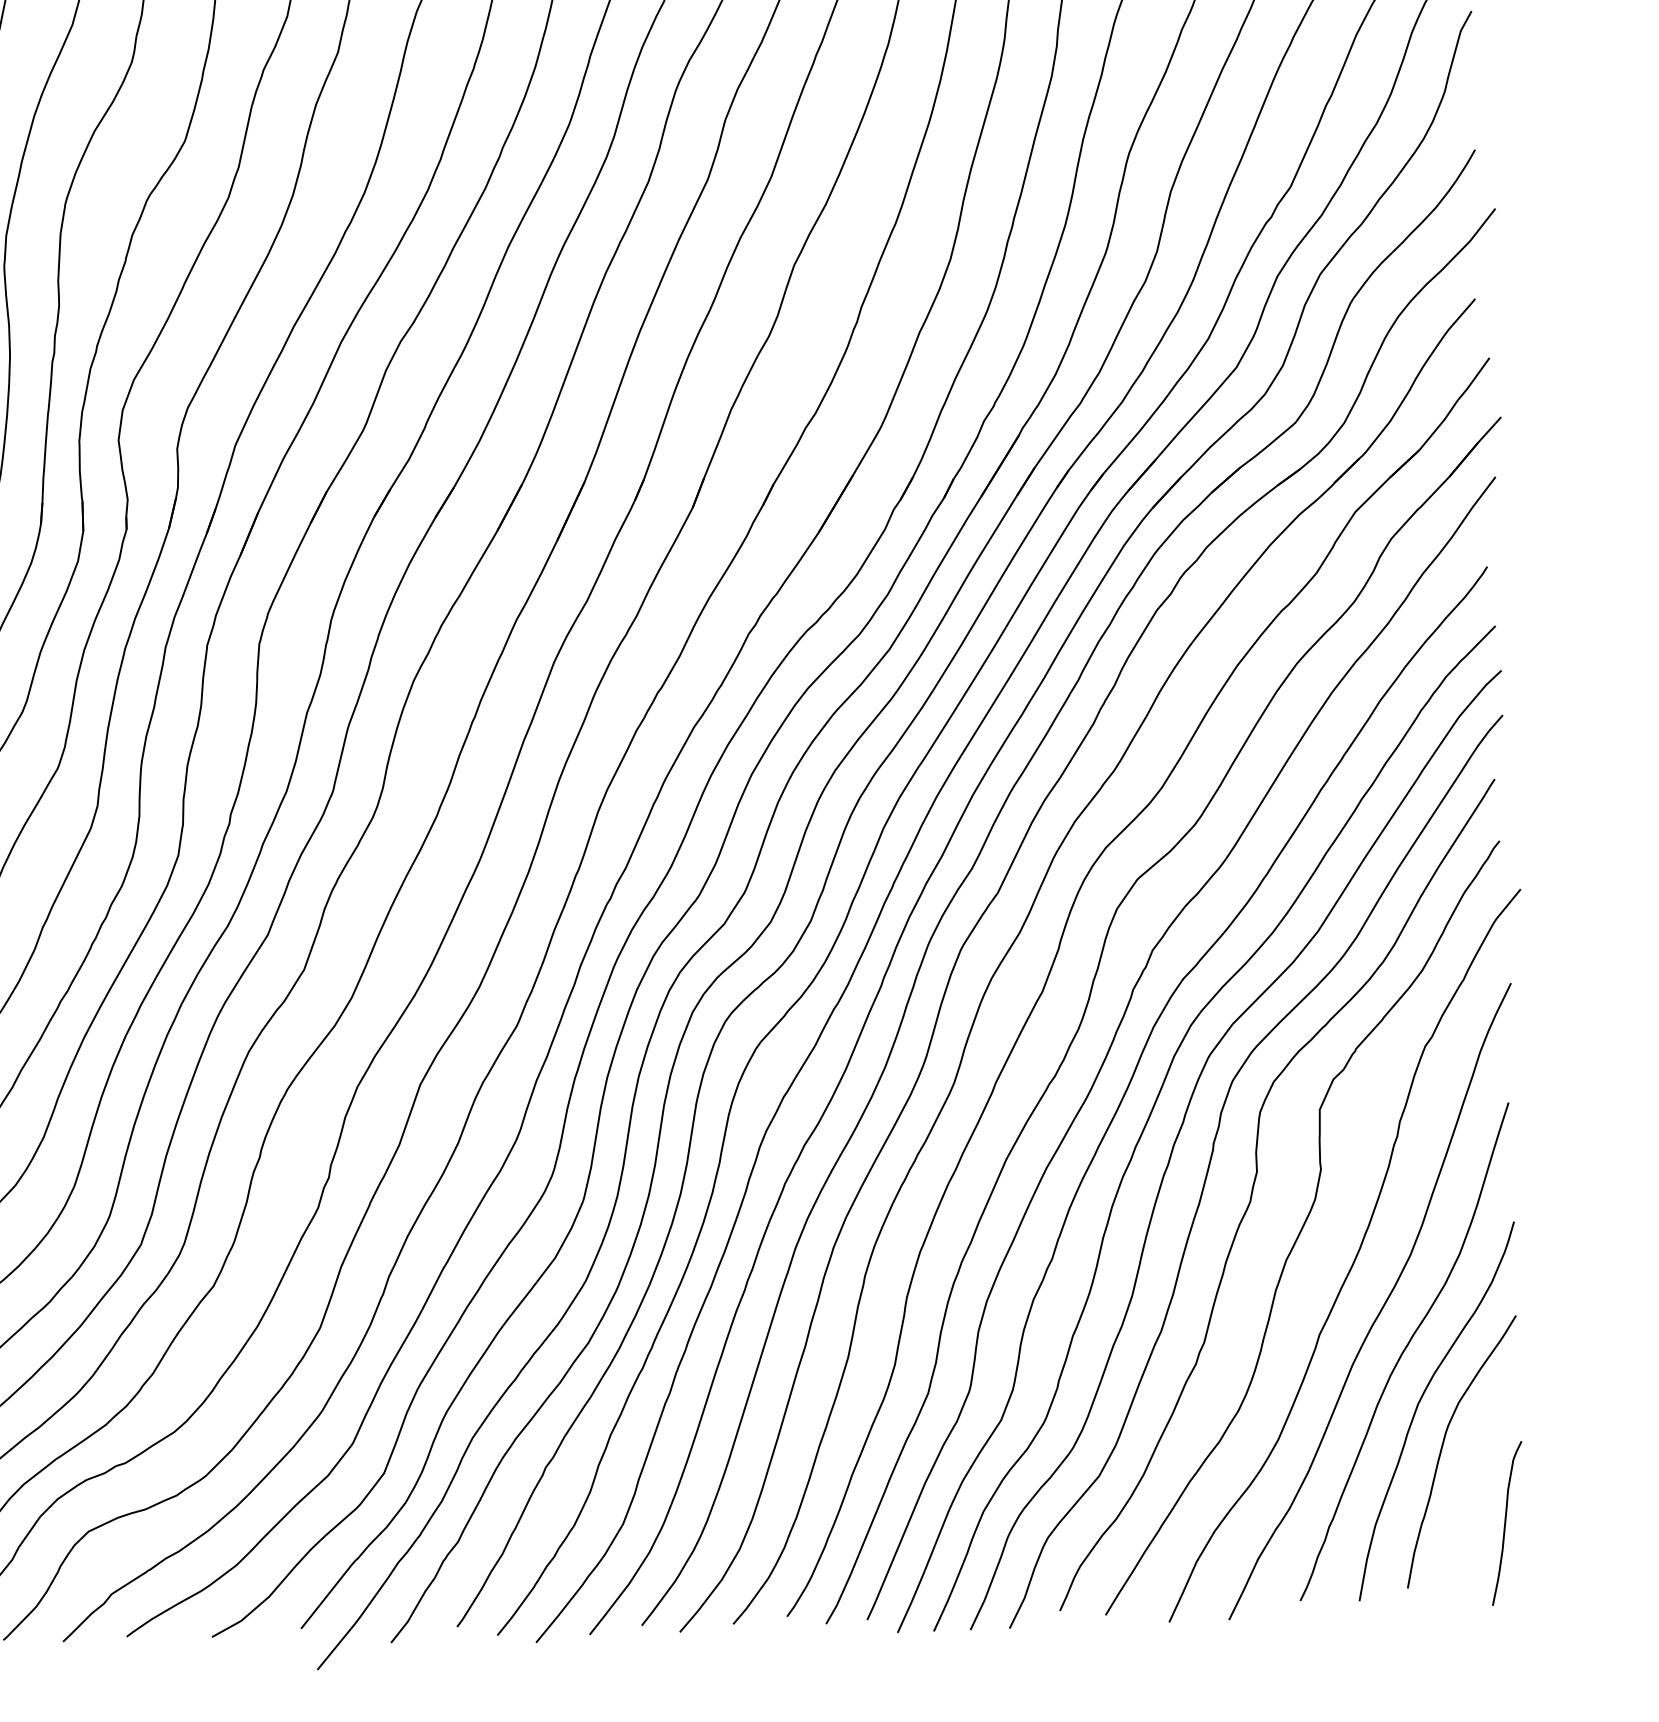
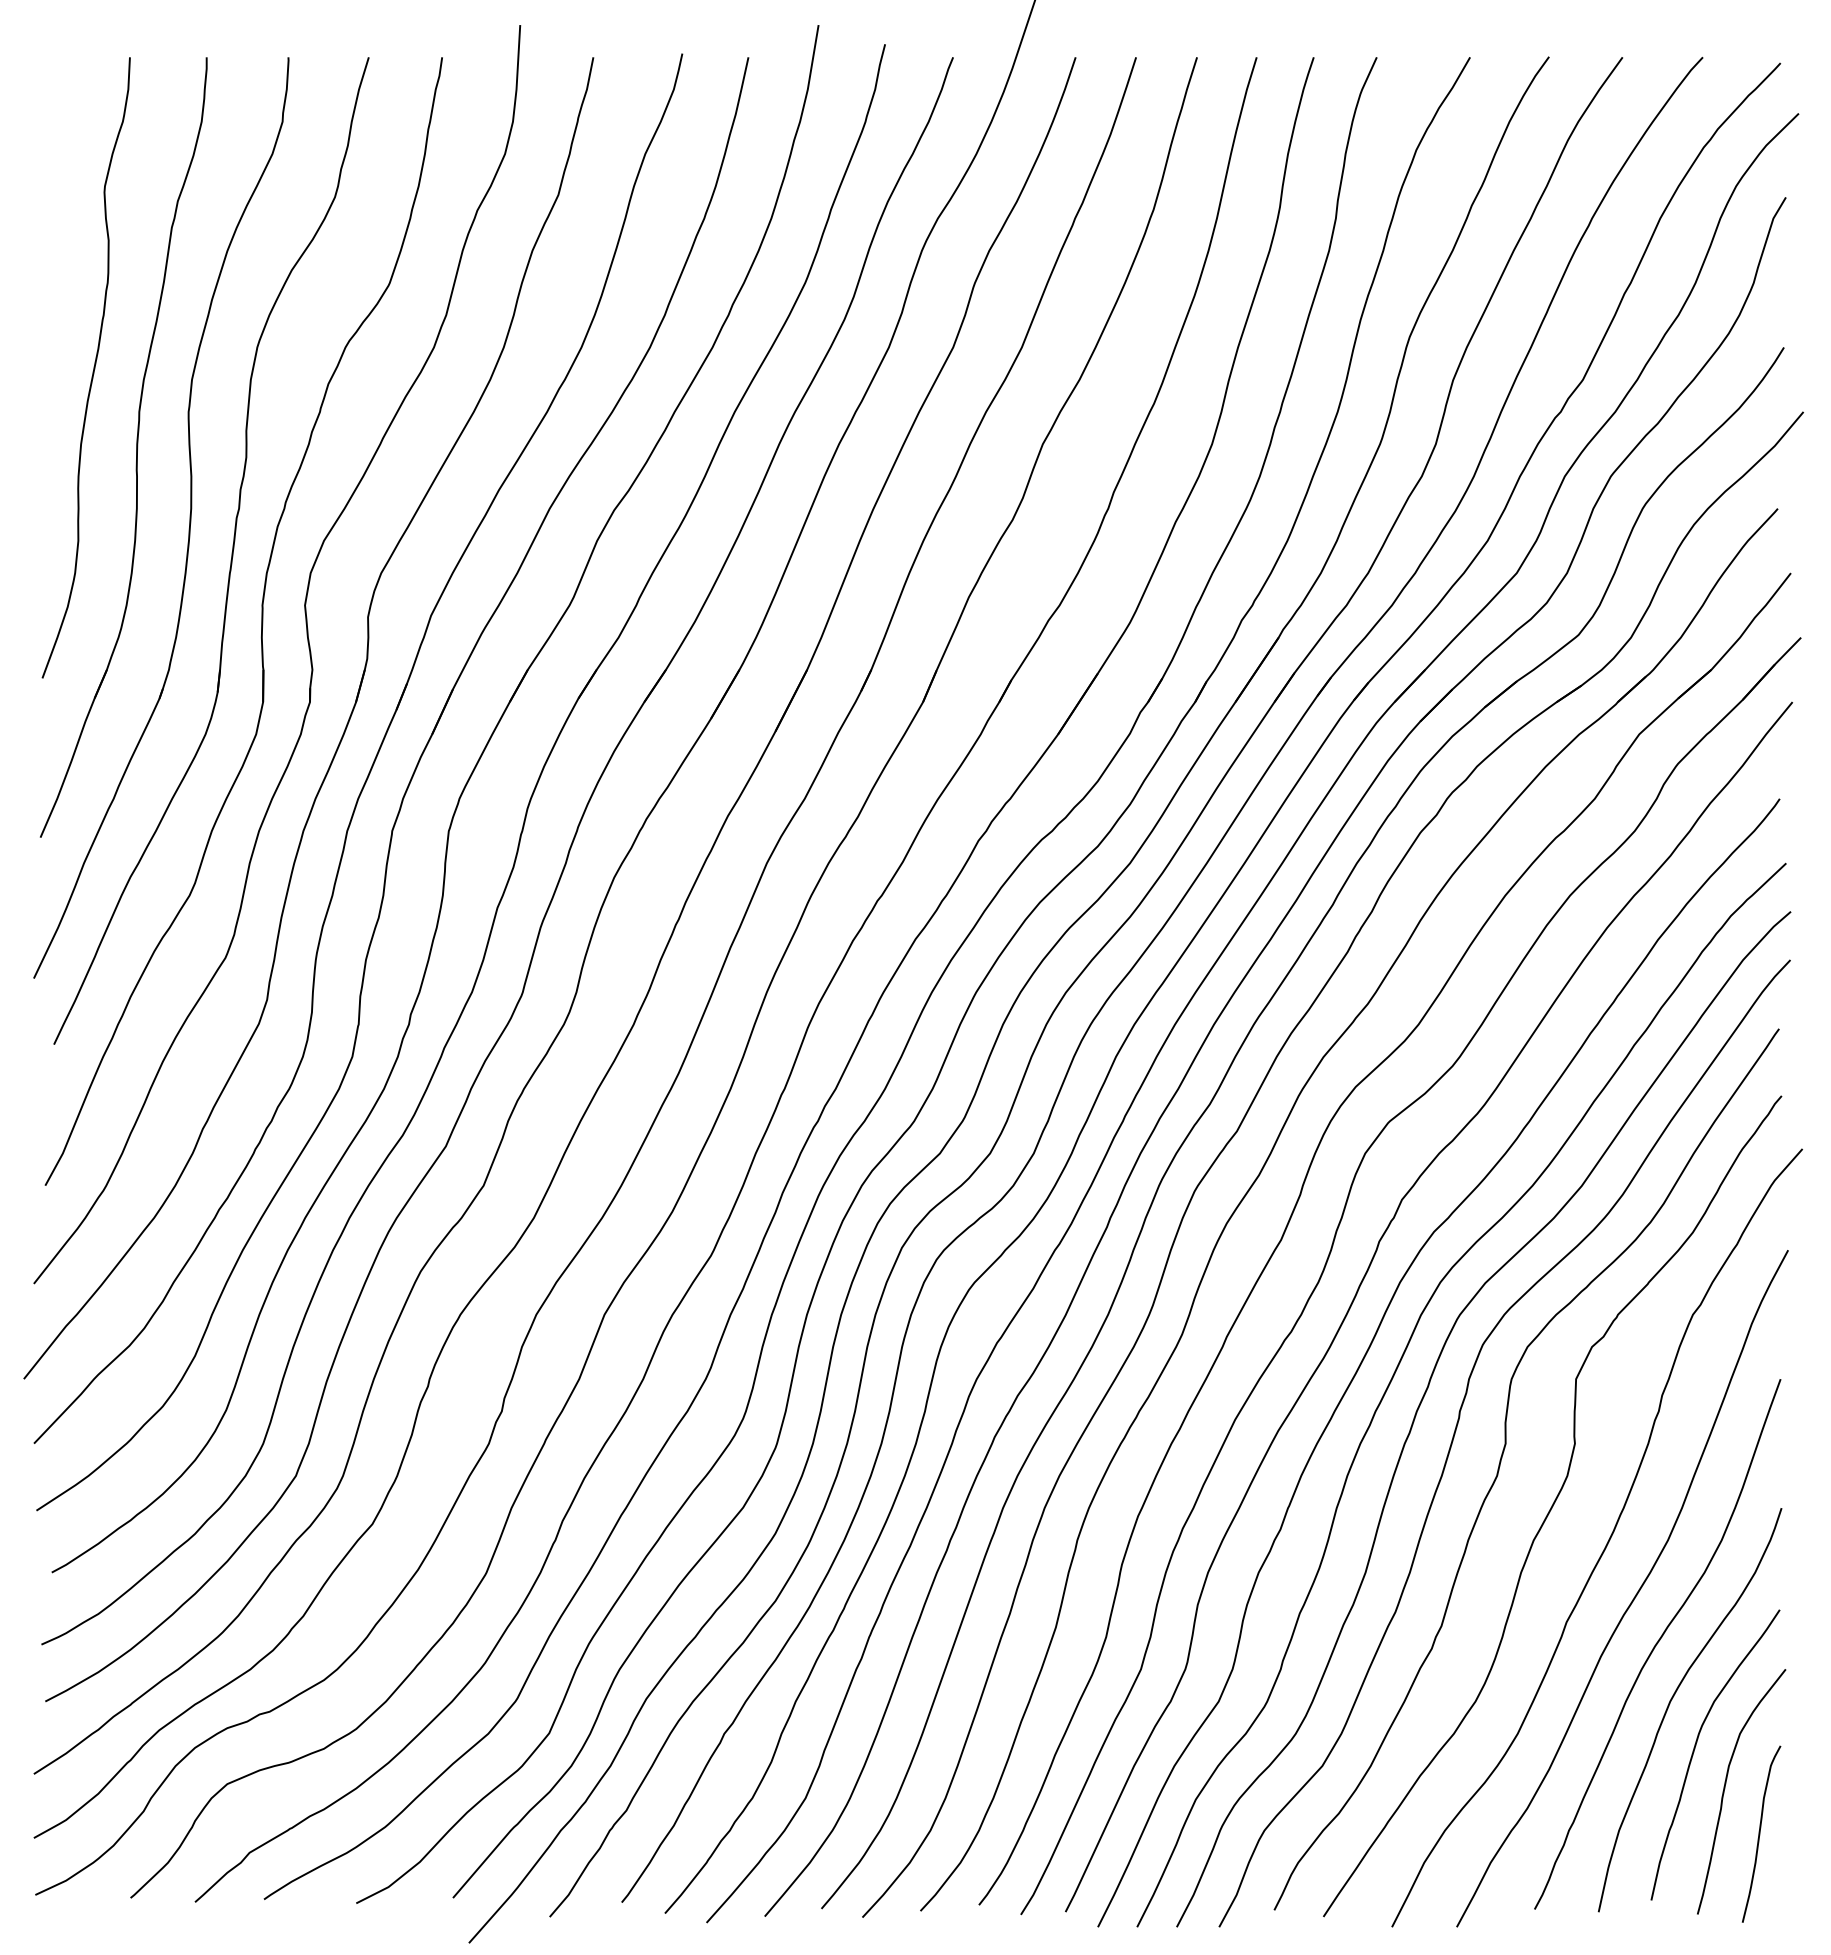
curve: (1472, 1482) -> (1725, 1788), added

